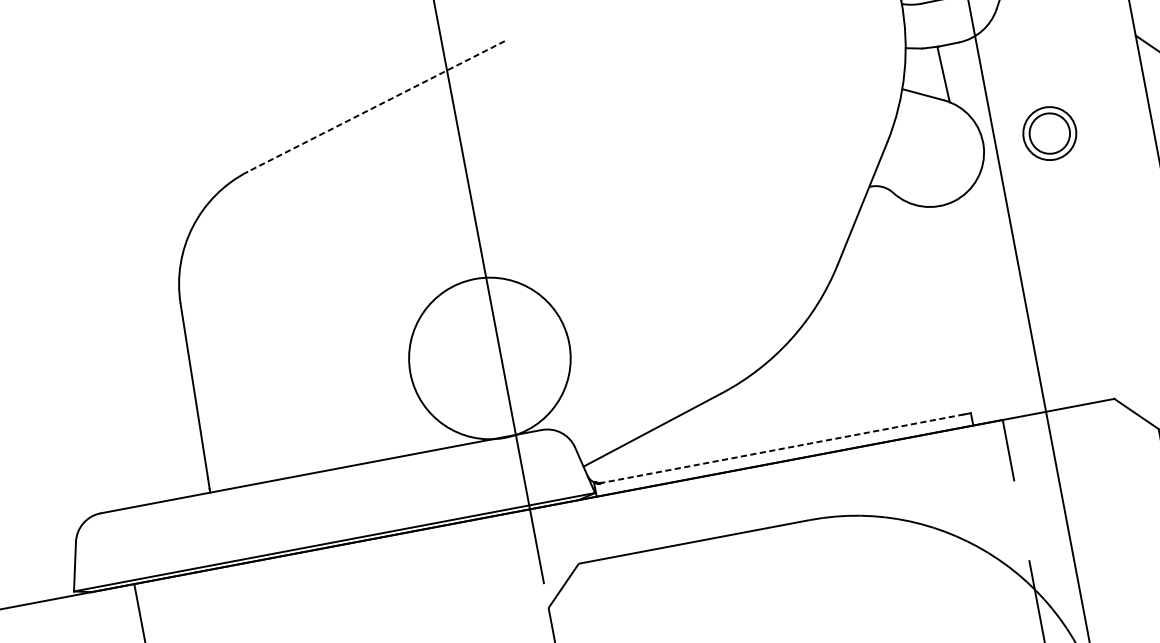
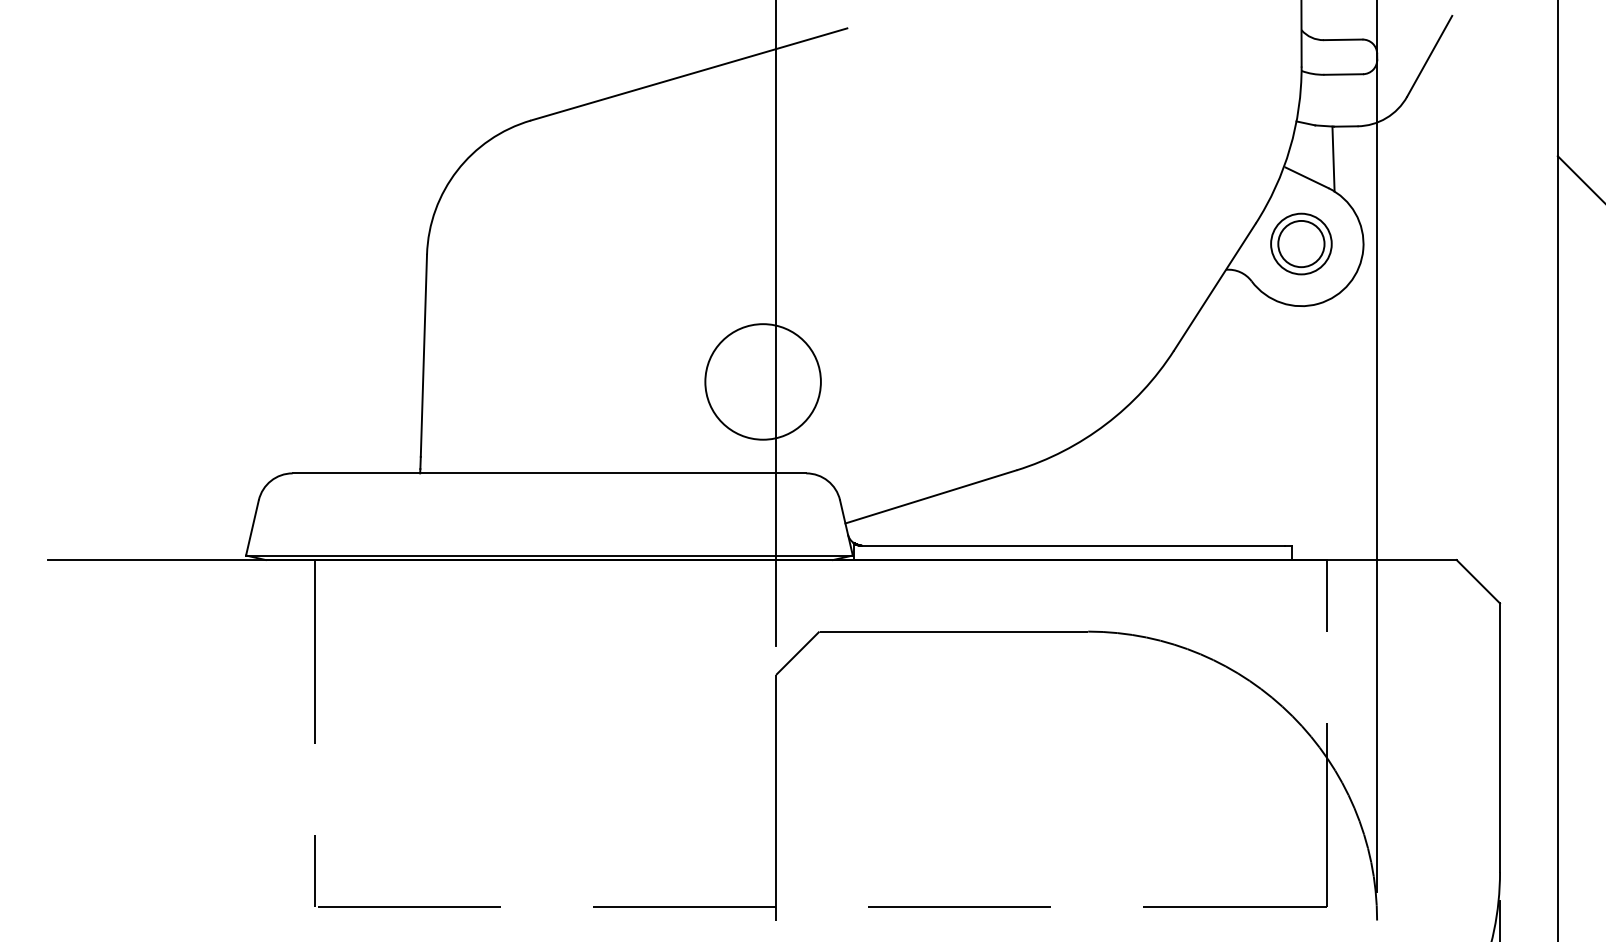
line: (376, 106) -> (689, 74), dashed -> solid
part: (1049, 133) -> (1301, 243), moved
circle: (489, 358) -> (762, 381), size x0.62
line: (782, 448) -> (1072, 545), dashed -> solid

